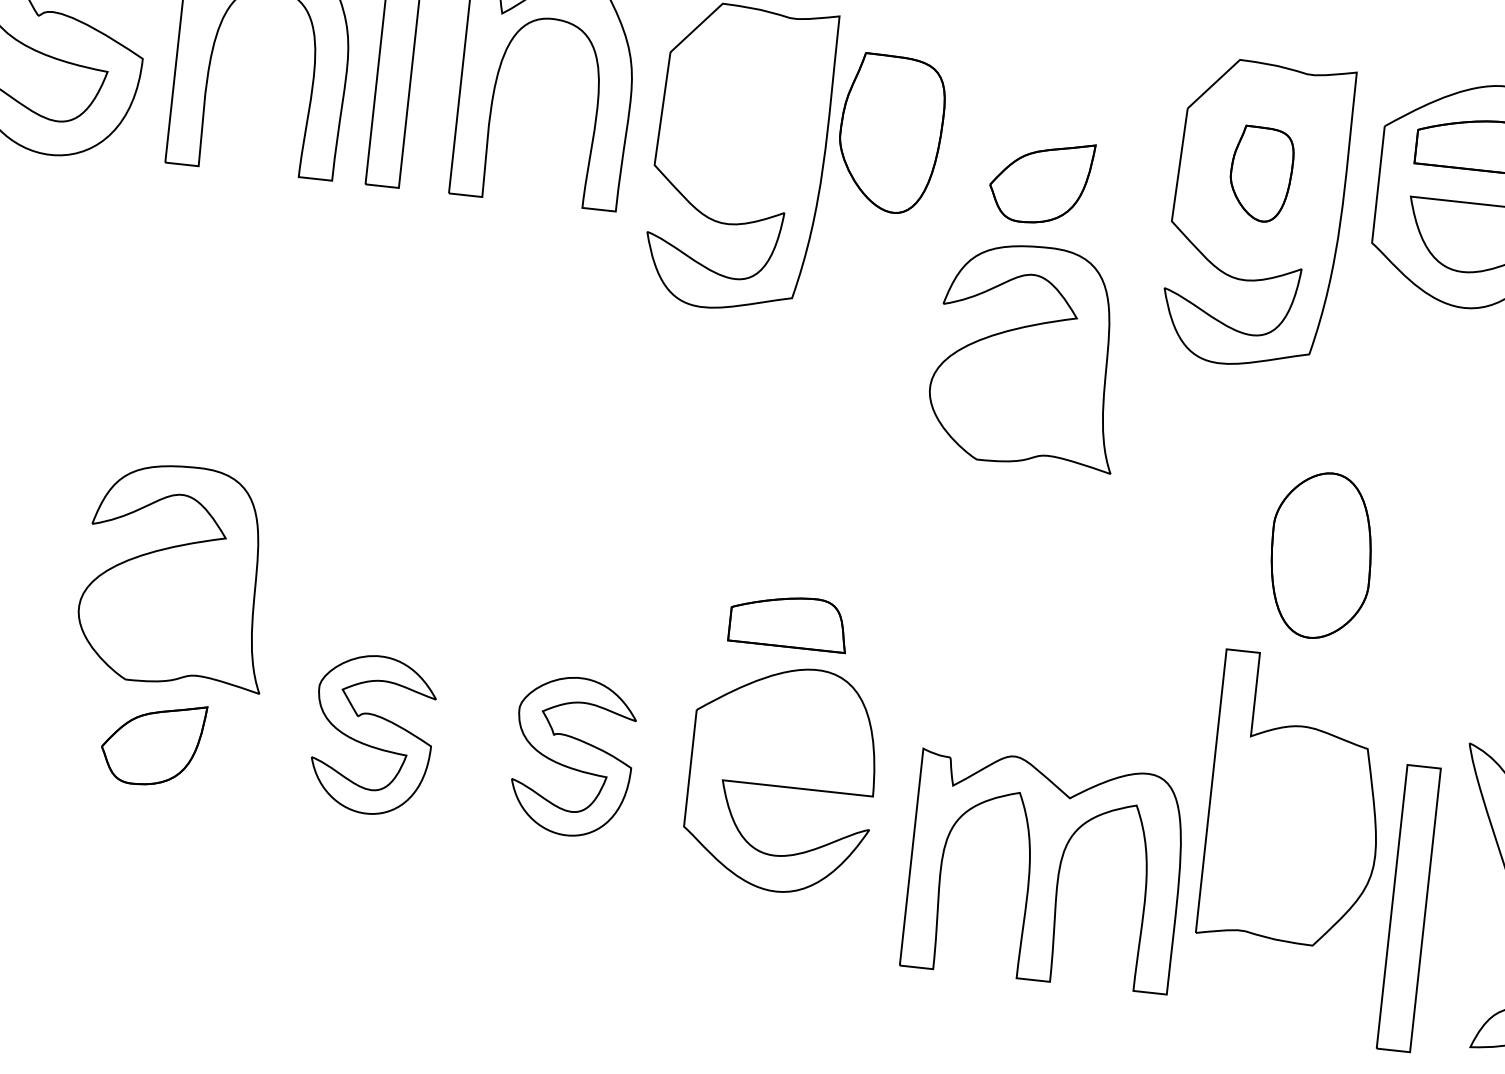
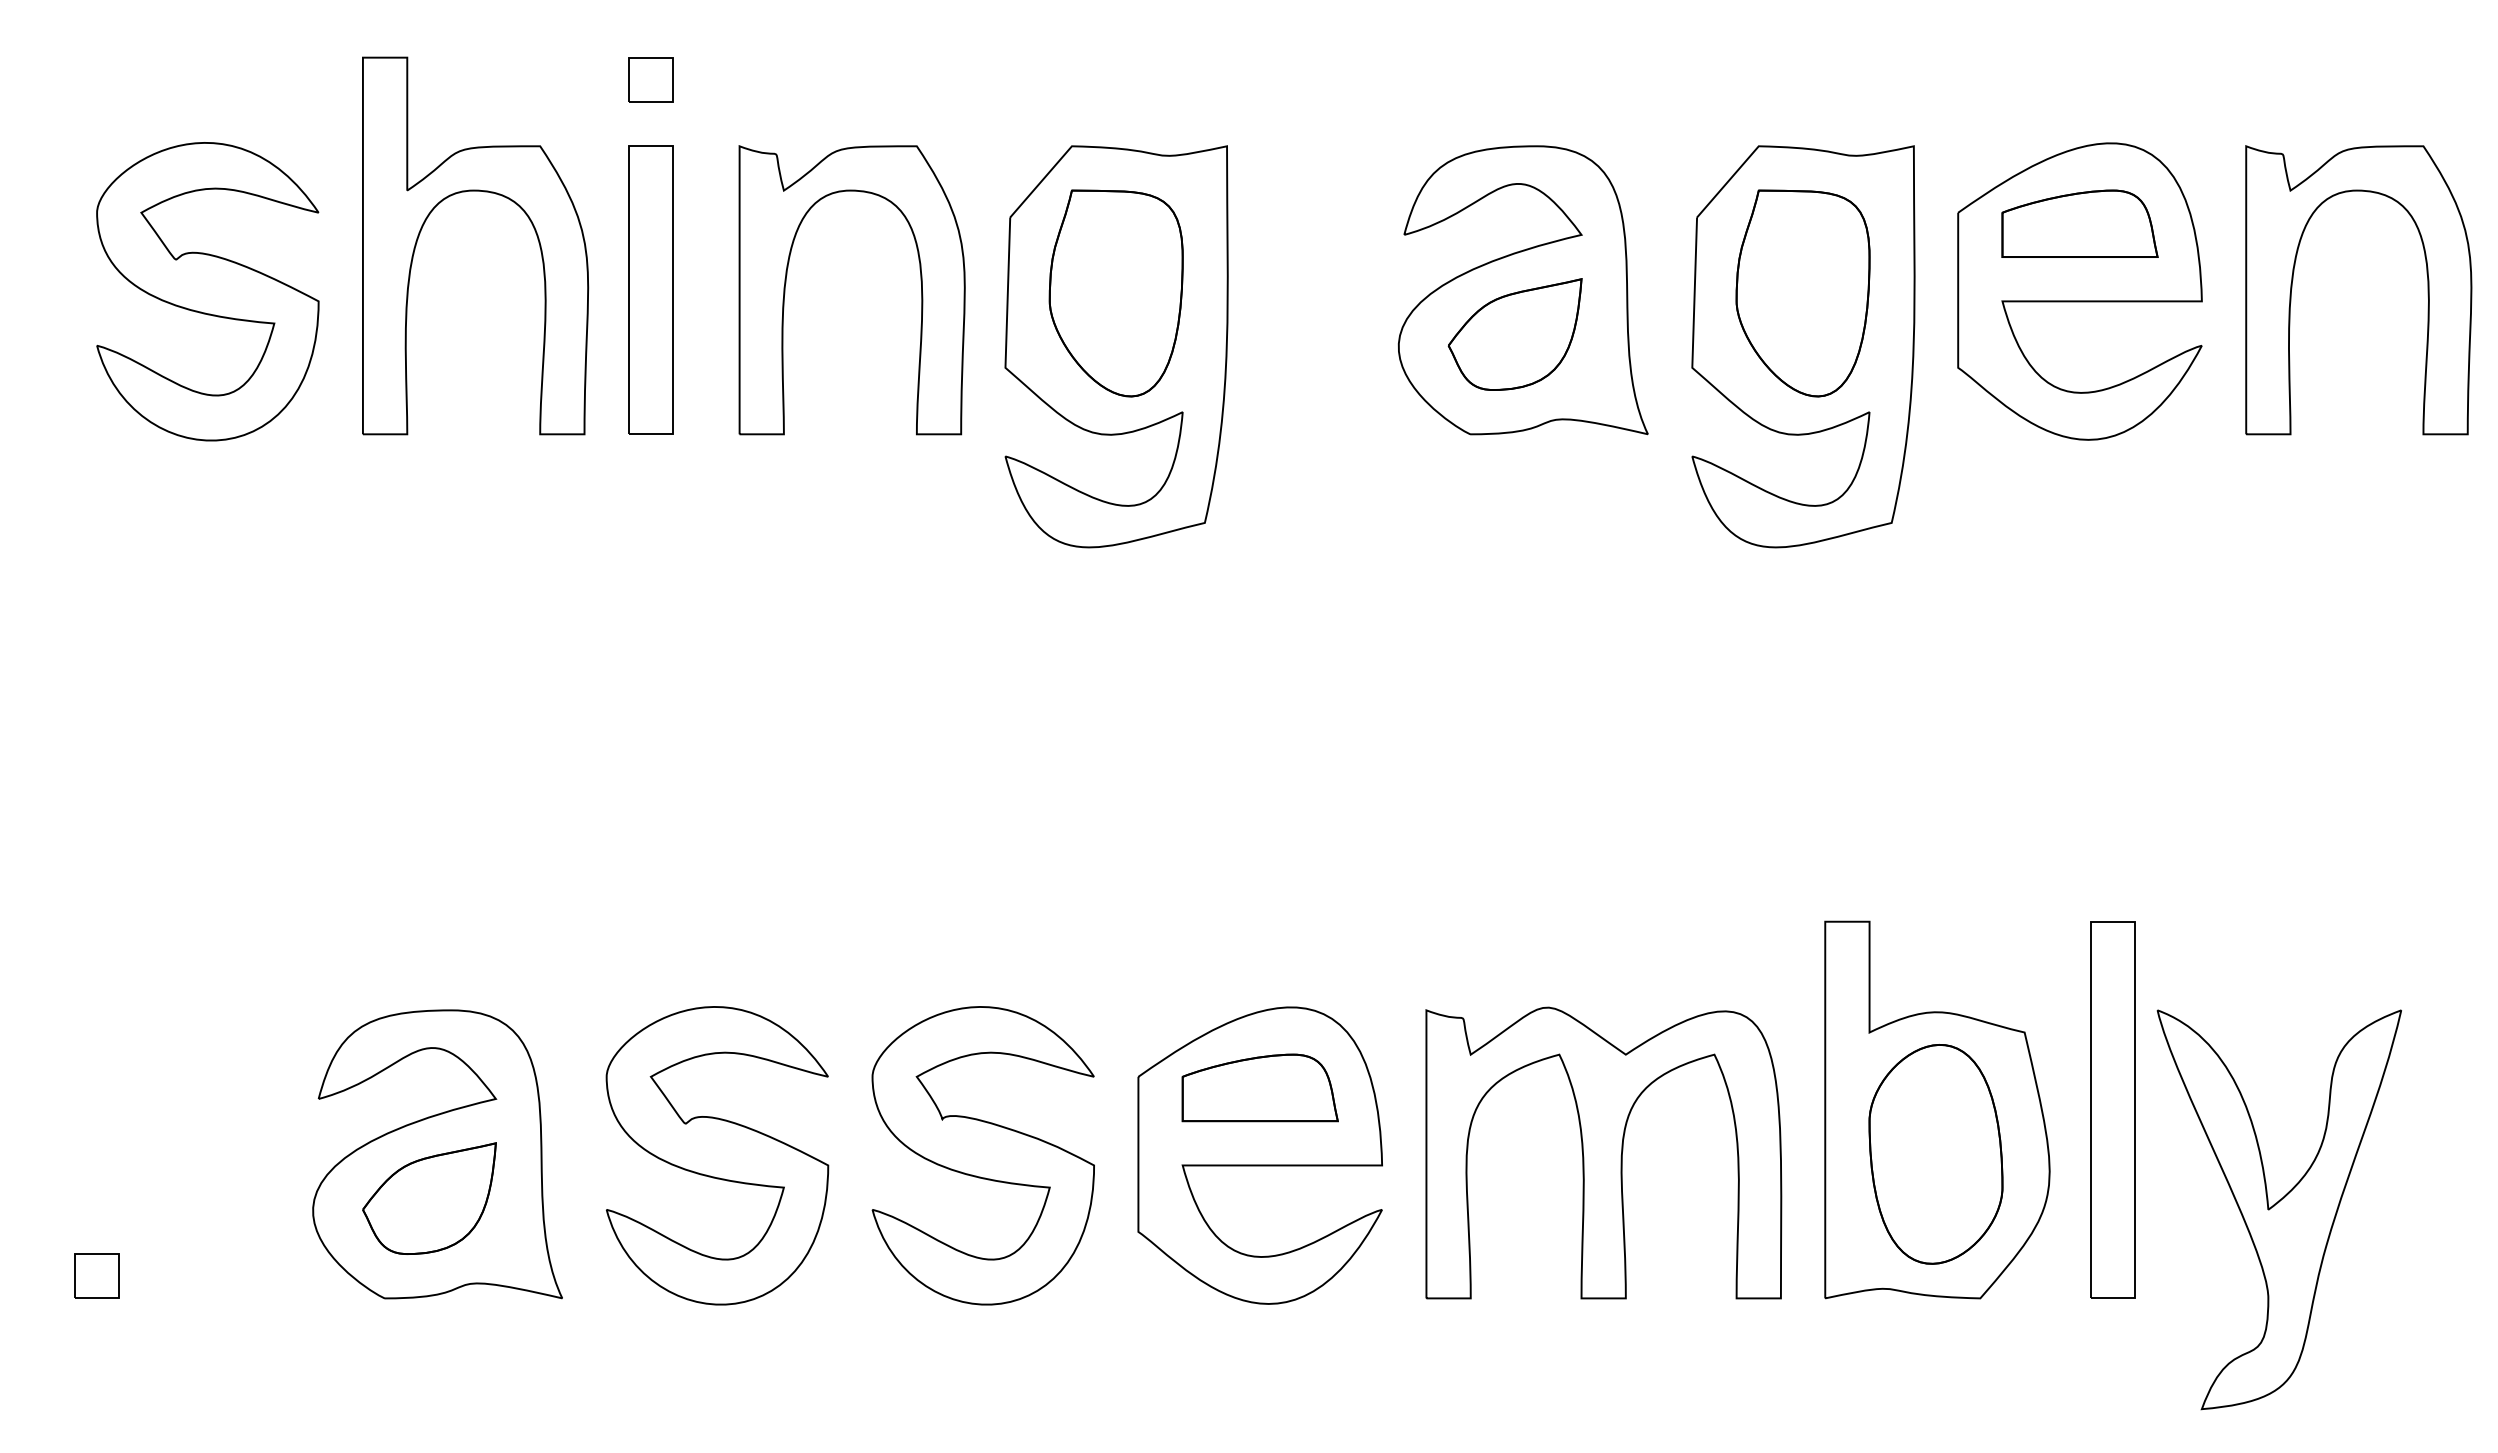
part: (890, 134) -> (1115, 293), moved
part: (1260, 174) -> (1802, 293), size x1.67
part: (1027, 355) -> (1522, 290), moved
part: (1320, 555) -> (1935, 1154), moved
part: (177, 575) -> (437, 1154), moved
part: (788, 621) -> (1259, 1087), moved
part: (373, 734) -> (717, 1155), size x1.43
part: (572, 756) -> (982, 1155), size x1.43
part: (1045, 870) -> (1603, 1152), moved
part: (1408, 908) -> (2112, 1109), moved

